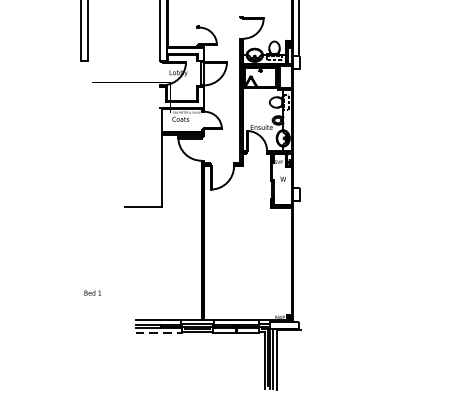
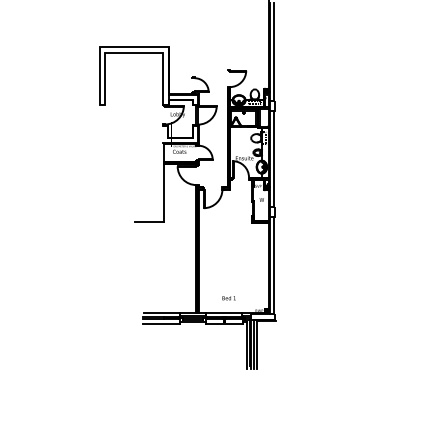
line: (298, 127) -> (274, 158), added
line: (298, 260) -> (274, 265), added
text: (92, 293) -> (228, 298), moved
line: (159, 333) -> (162, 323), dashed -> solid

